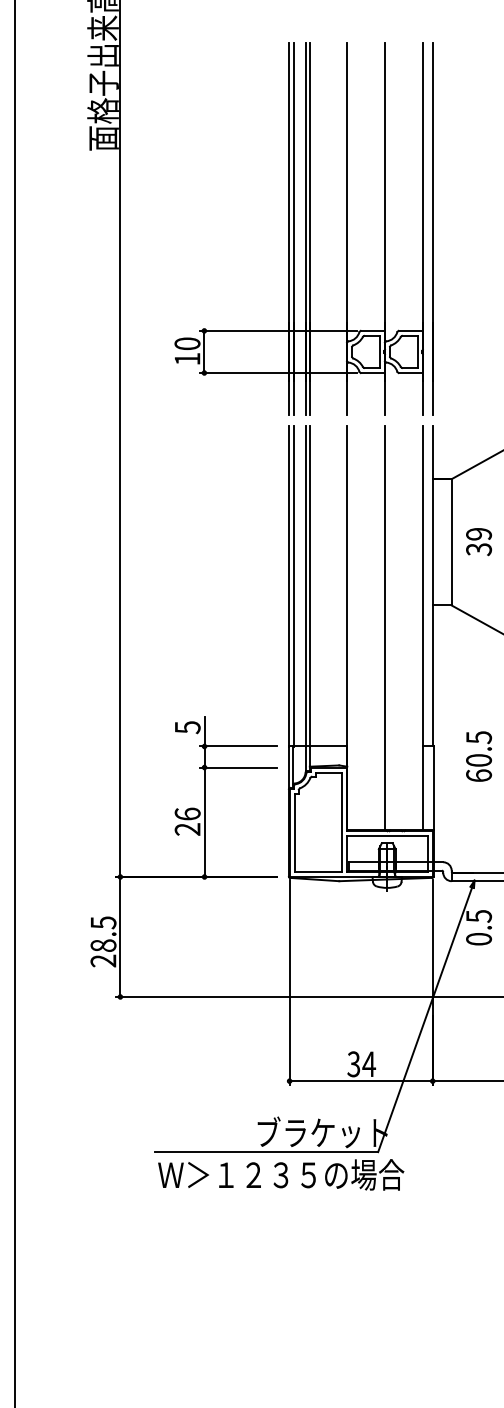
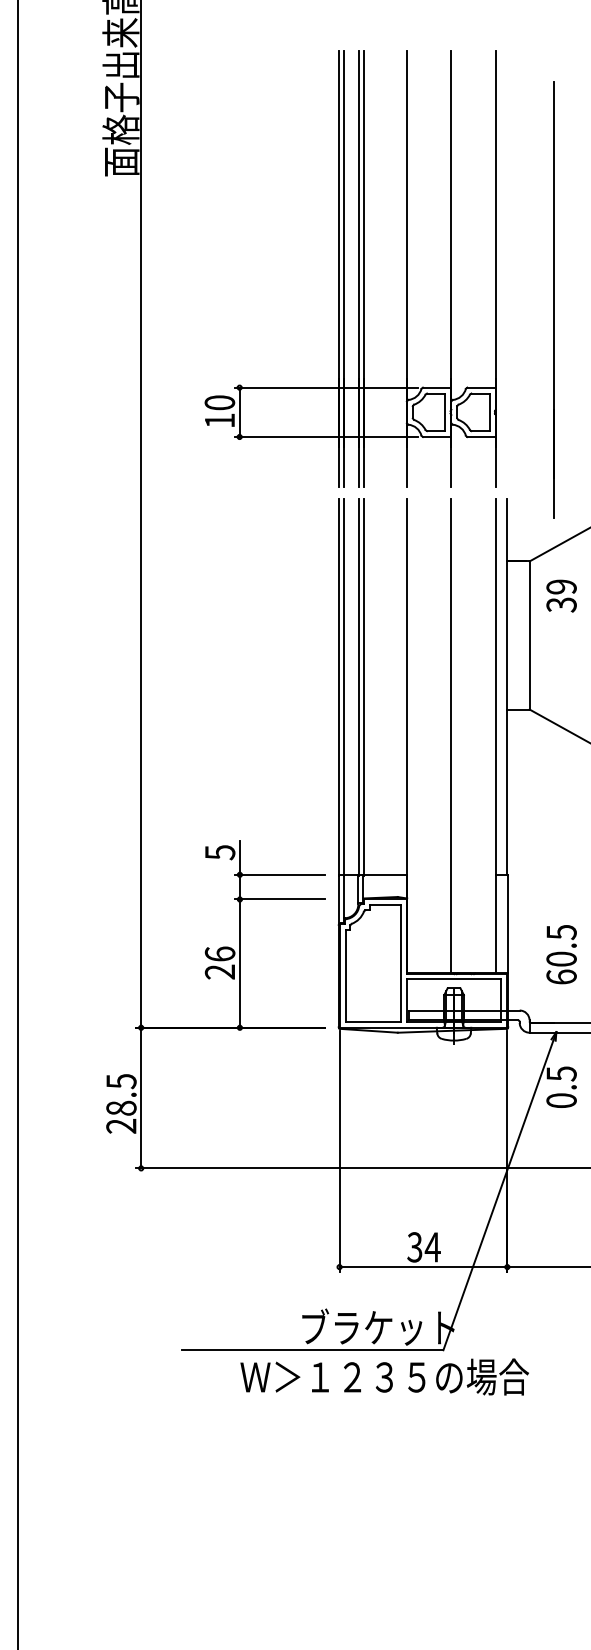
line: (432, 229) -> (553, 299), moved
text: (478, 541) -> (561, 595), moved
text: (478, 756) -> (561, 954), moved
text: (281, 1174) -> (384, 1376), moved

